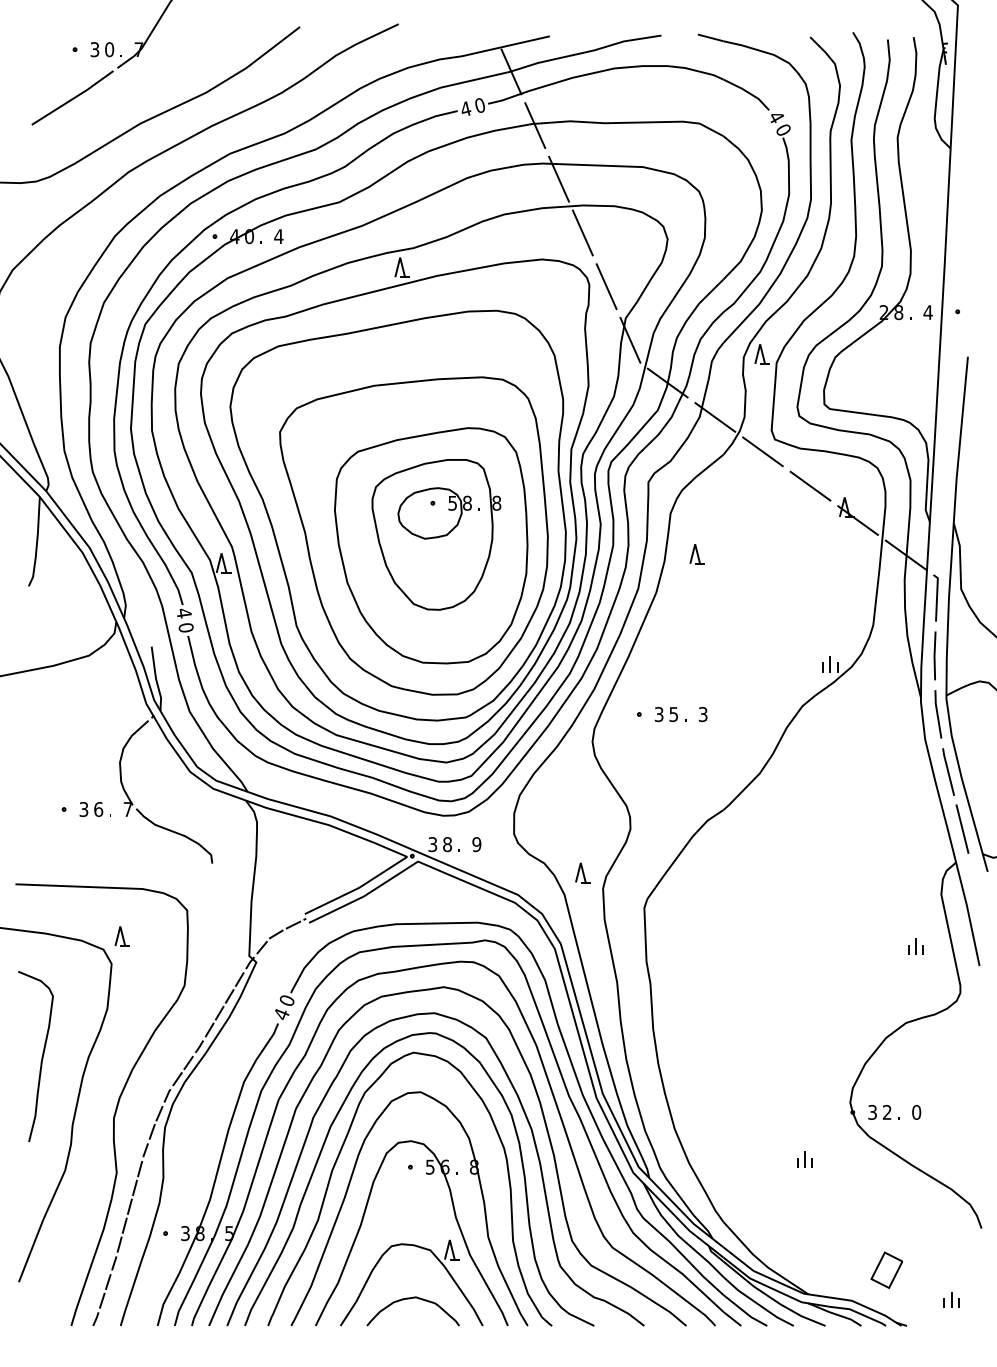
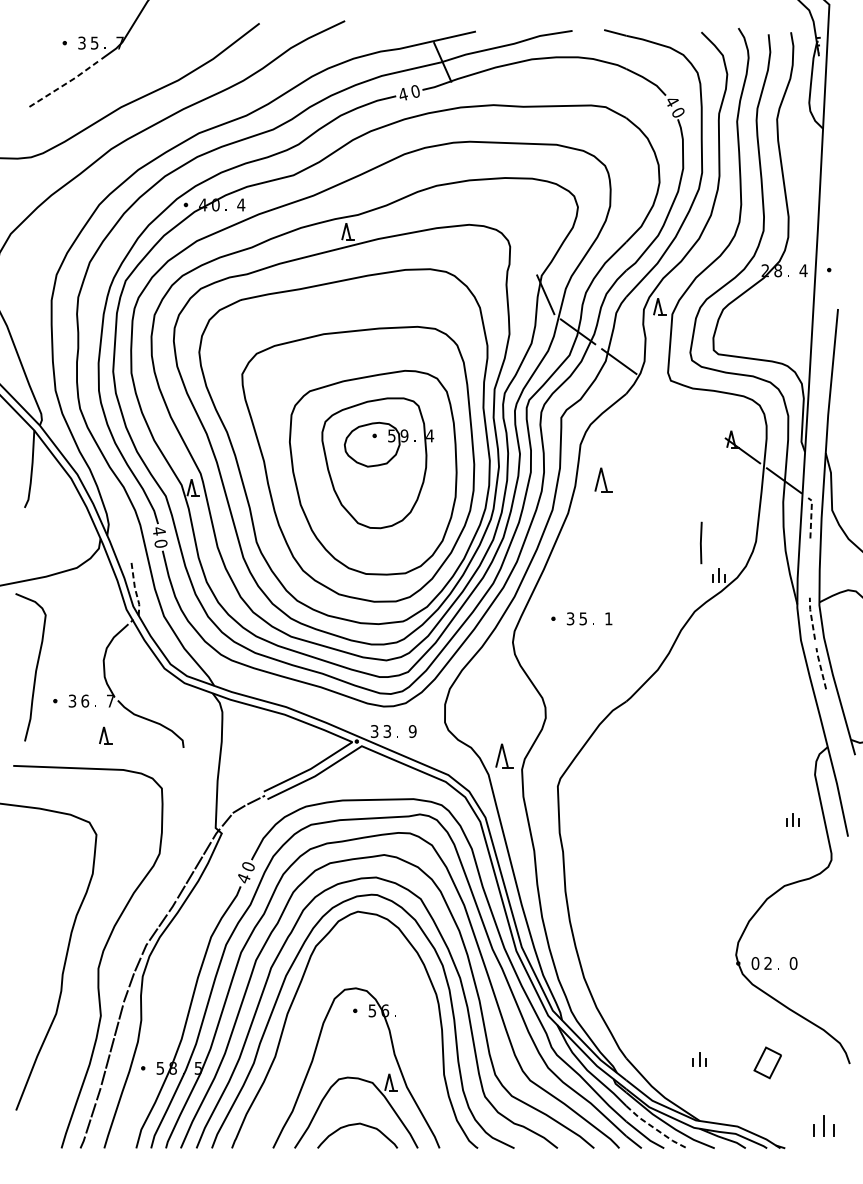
text: (109, 49) -> (94, 42), 0 -> 5
line: (73, 98) -> (63, 85), solid -> dashed
line: (535, 125) -> (463, 108), removed
line: (558, 178) -> (483, 154), removed
line: (582, 232) -> (504, 201), removed
line: (606, 286) -> (525, 248), removed
line: (762, 451) -> (660, 391), removed
line: (810, 485) -> (701, 420), removed
text: (466, 502) -> (403, 435), 8 -> 9
text: (496, 502) -> (429, 435), 8 -> 4
part: (696, 554) -> (602, 480), size x1.4
line: (937, 595) -> (811, 515), solid -> dashed
line: (934, 655) -> (700, 542), moved
line: (156, 678) -> (135, 587), solid -> dashed
line: (937, 713) -> (811, 617), solid -> dashed
text: (702, 714) -> (608, 618), 3 -> 1
line: (948, 770) -> (821, 667), solid -> dashed
line: (962, 828) -> (833, 717), removed
text: (447, 844) -> (387, 731), 8 -> 3
part: (582, 872) -> (504, 755), size x1.4
part: (121, 936) -> (105, 735), moved
curve: (41, 1056) -> (35, 667), moved
text: (872, 1112) -> (755, 963), 3 -> 0
part: (804, 1159) -> (699, 1059), moved
part: (347, 1193) -> (300, 1033), removed
text: (185, 1233) -> (160, 1068), 3 -> 5
part: (886, 1269) -> (767, 1062), moved
part: (951, 1299) -> (823, 1125), size x1.6
line: (756, 1303) -> (654, 1128), solid -> dashed

